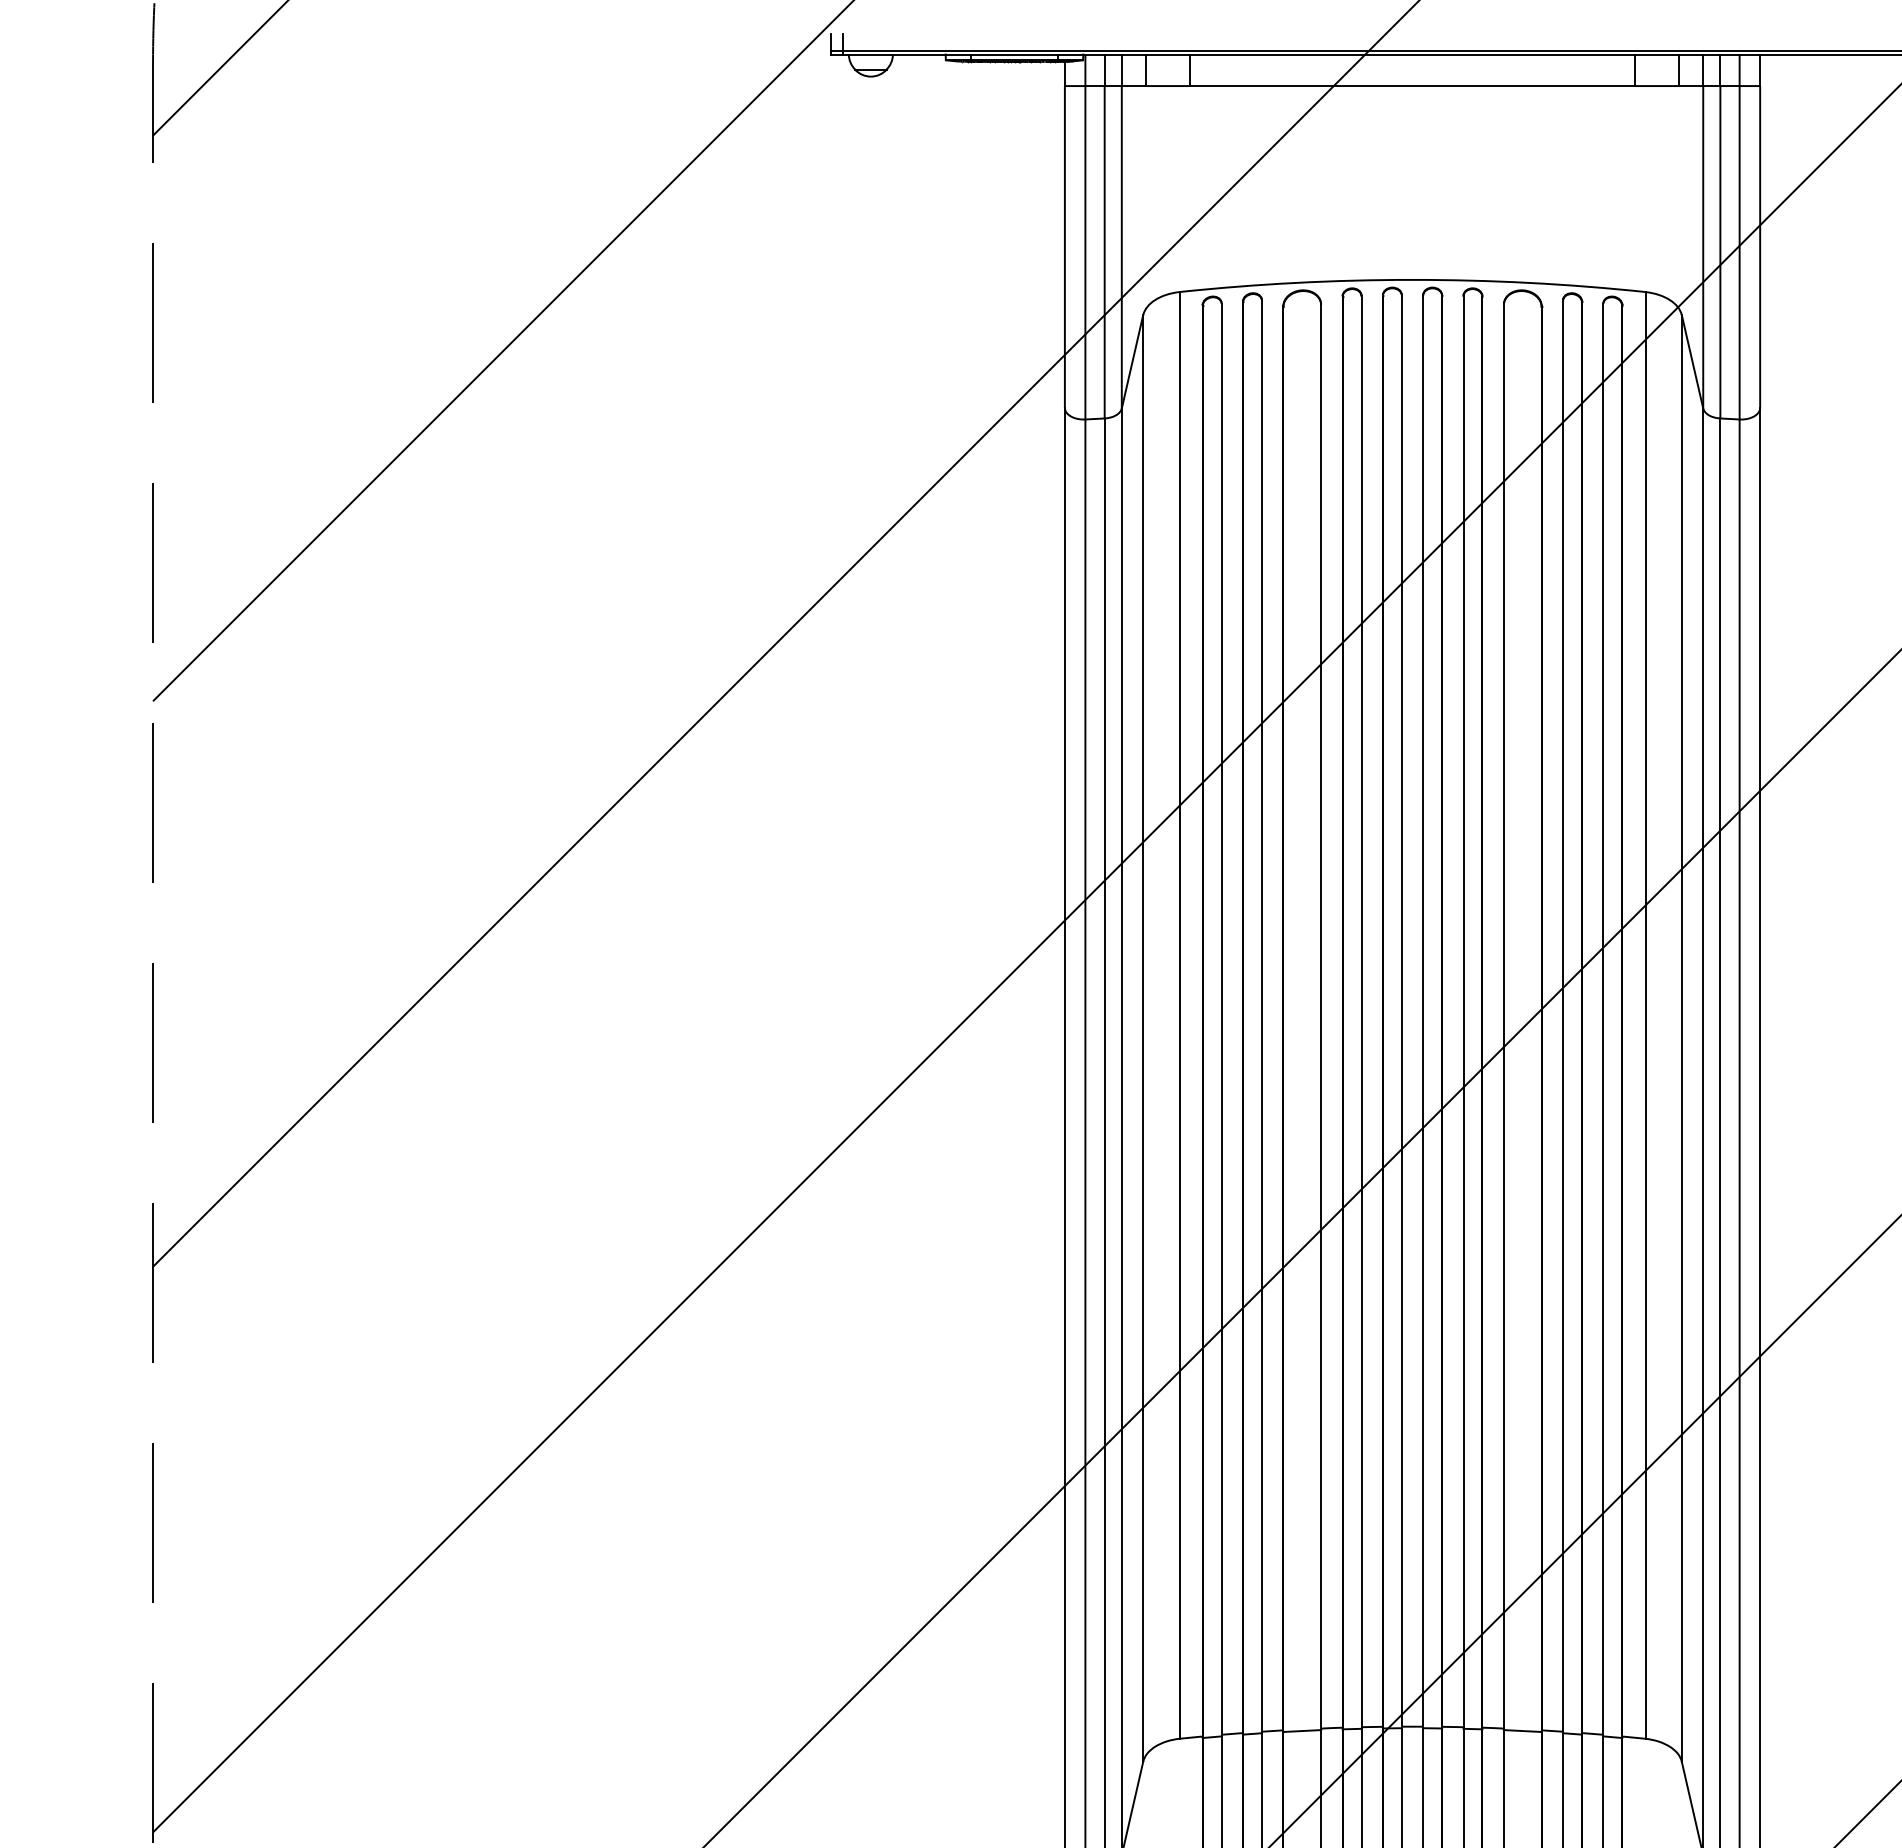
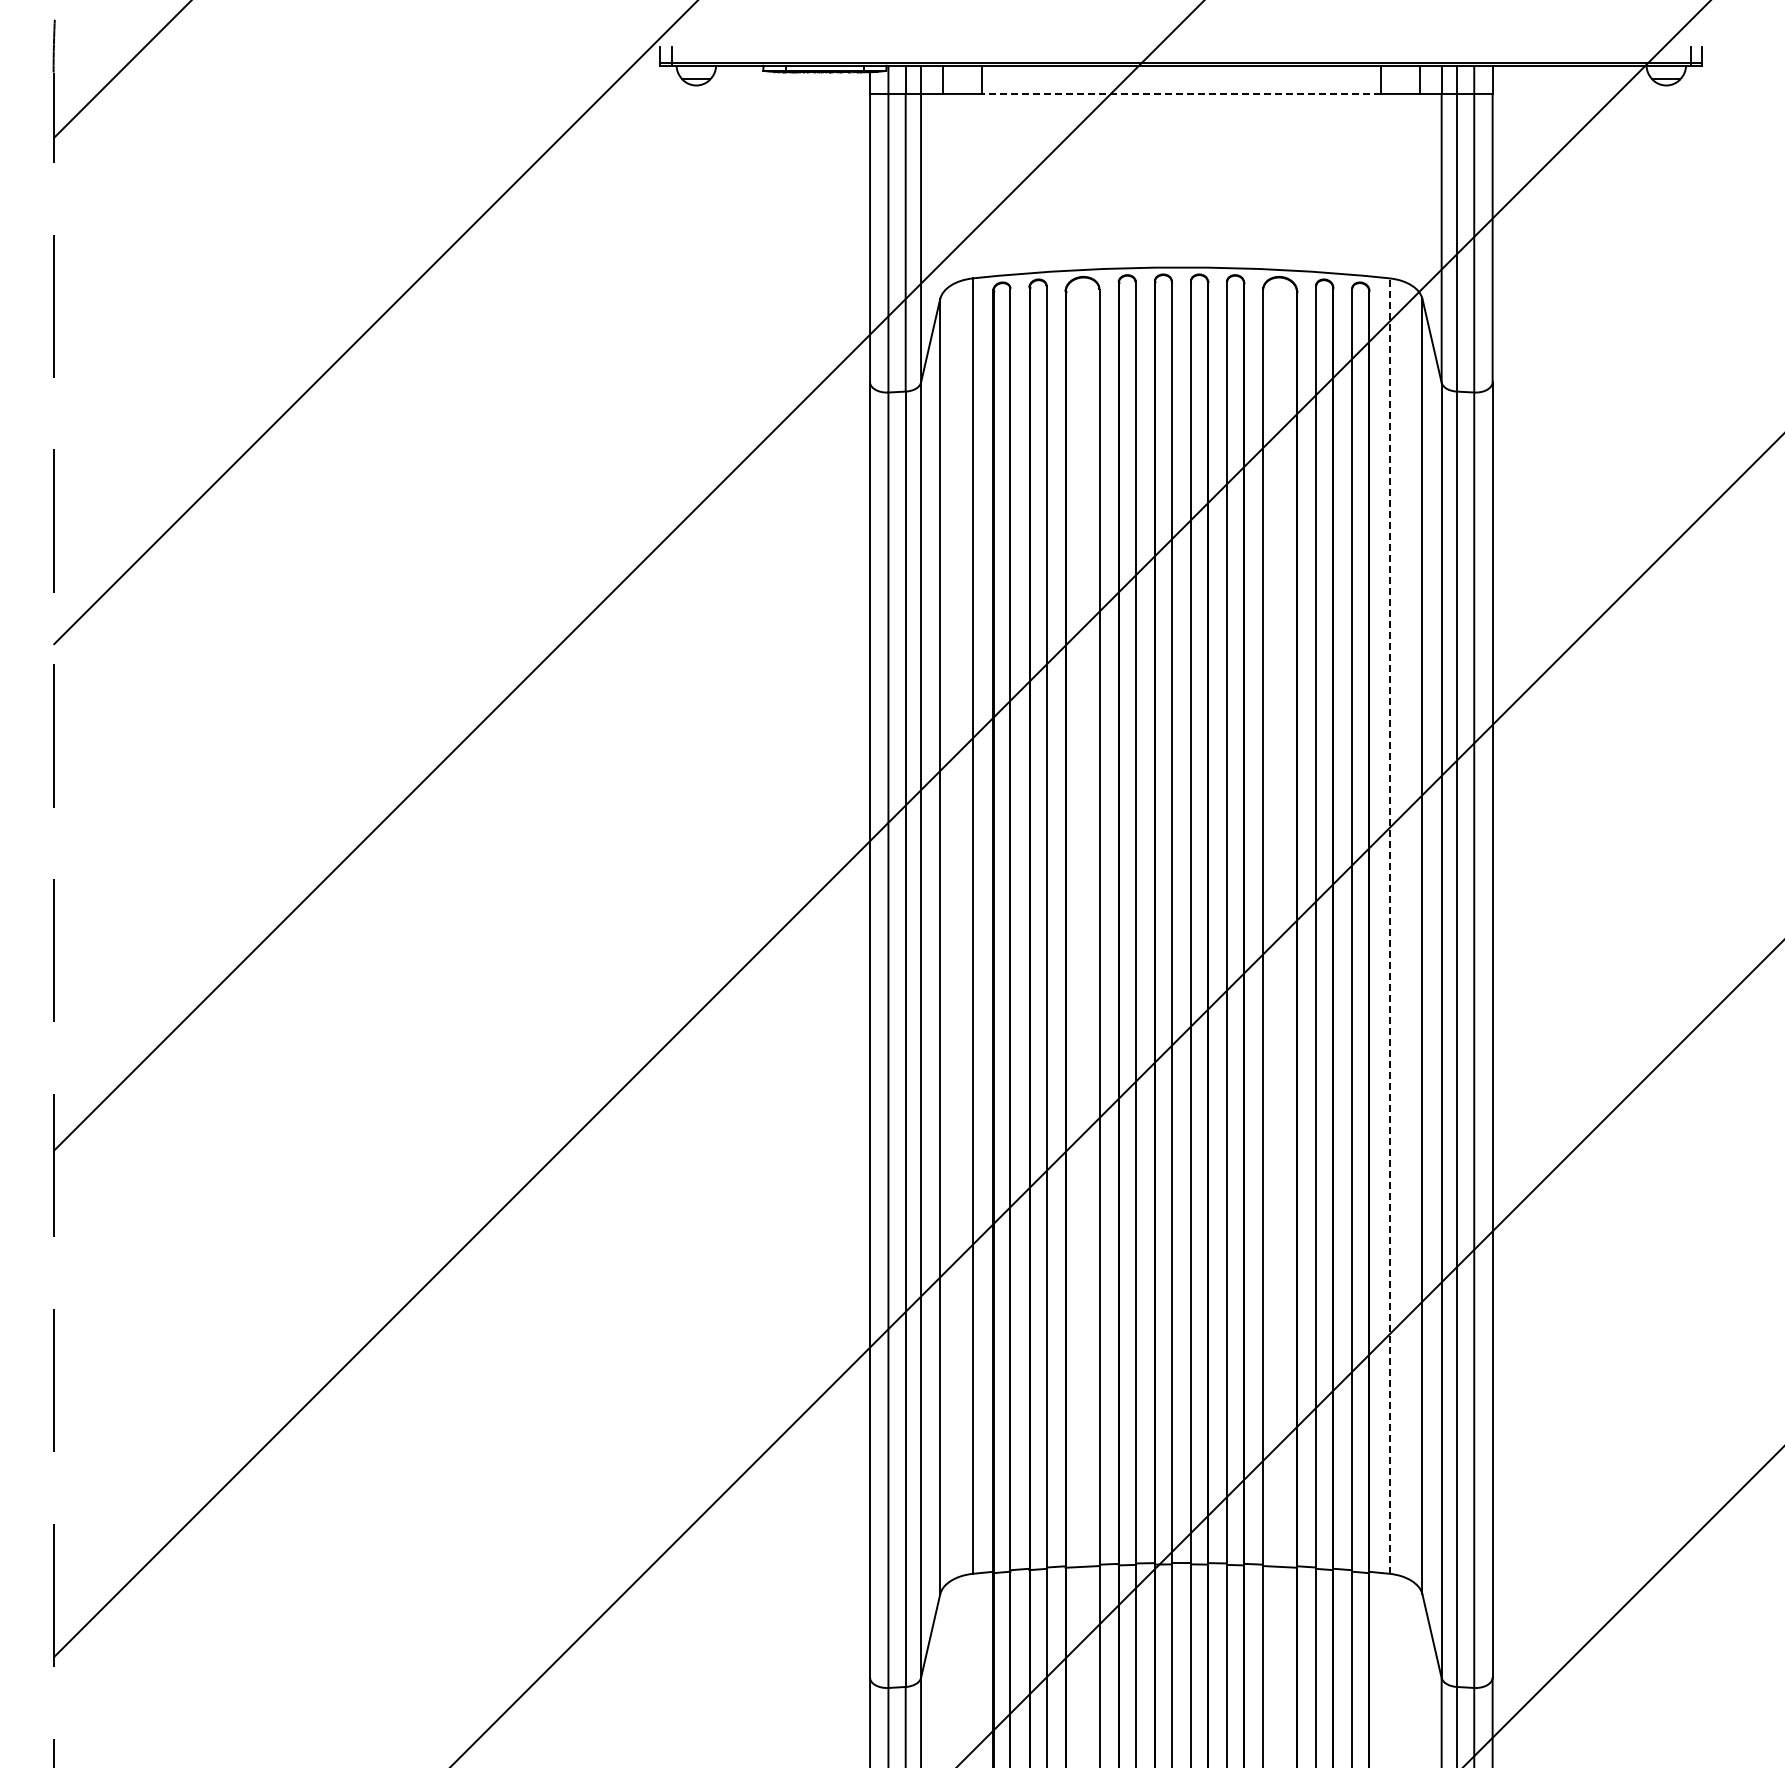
line: (1412, 85) -> (1181, 93), solid -> dashed
line: (1644, 1015) -> (1389, 926), solid -> dashed

